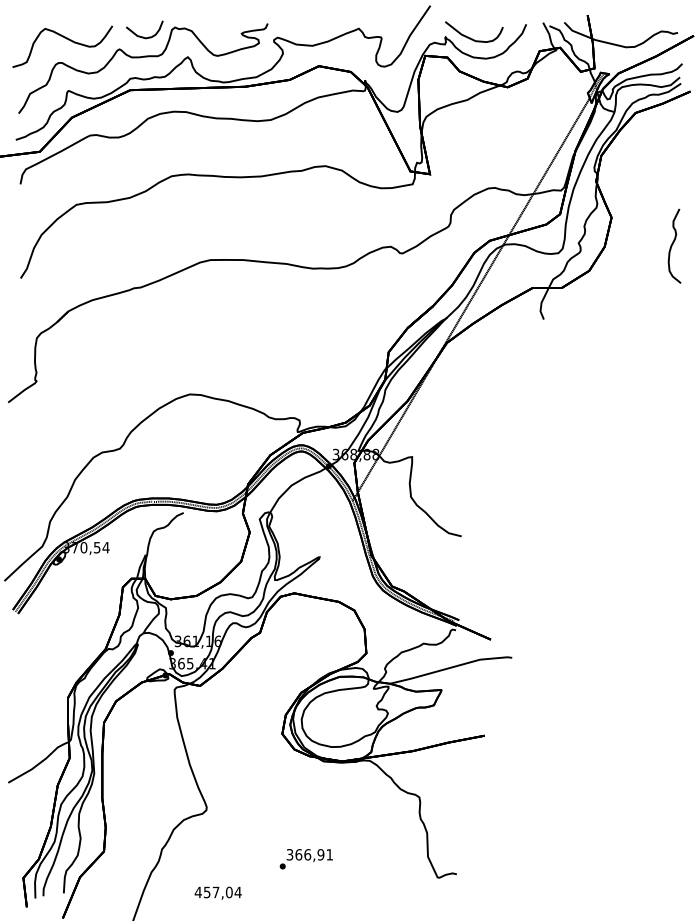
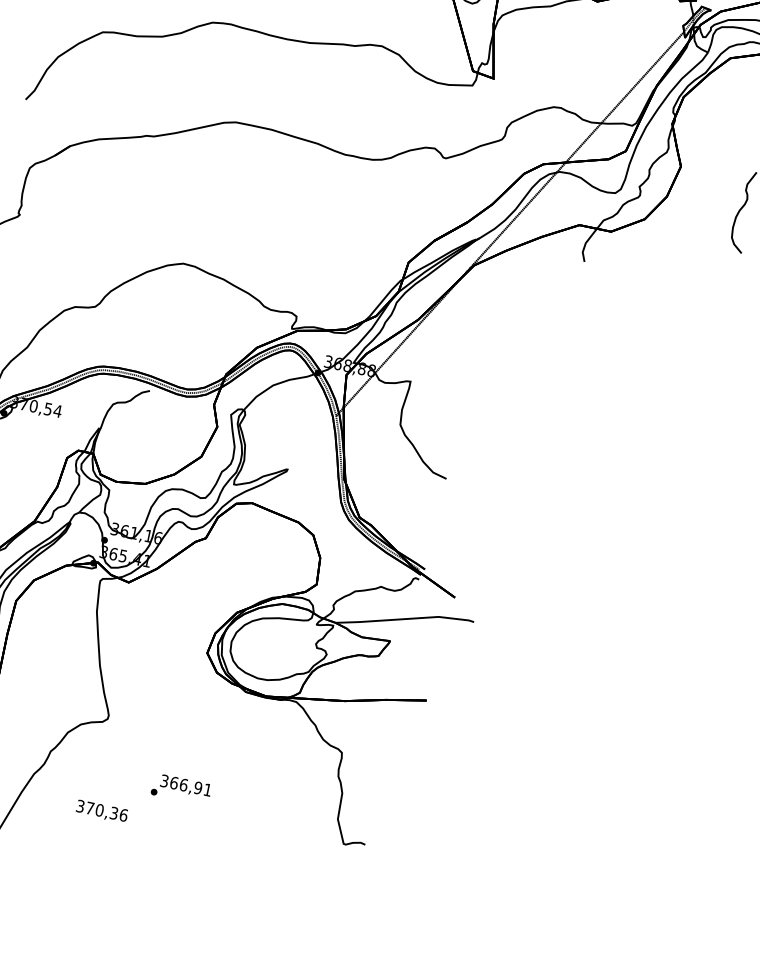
text: (305, 859) -> (180, 789), moved
text: (217, 892) -> (101, 810), 457,04 -> 370,36

